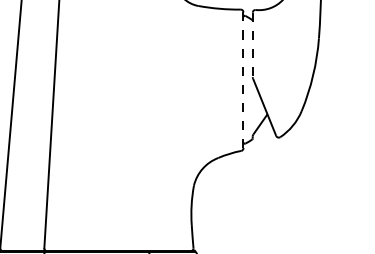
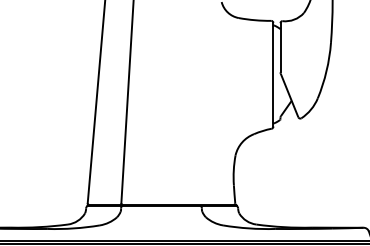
line: (252, 44) -> (280, 47), dashed -> solid
line: (243, 79) -> (273, 74), dashed -> solid

